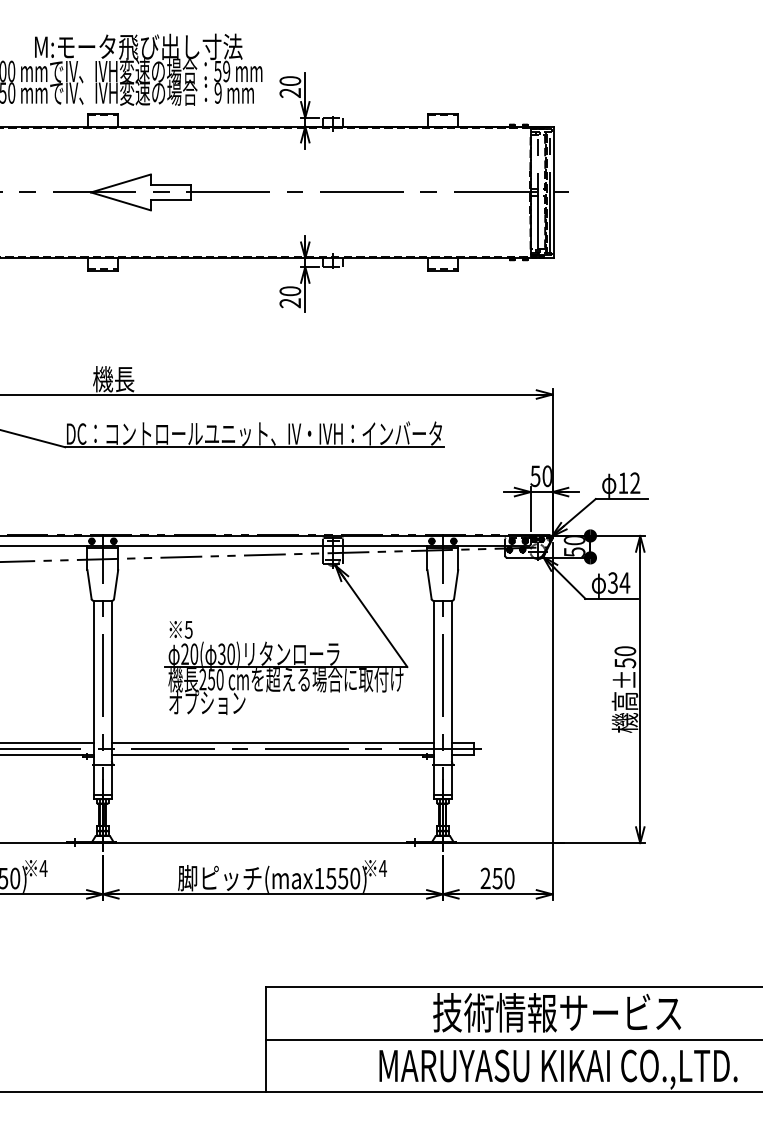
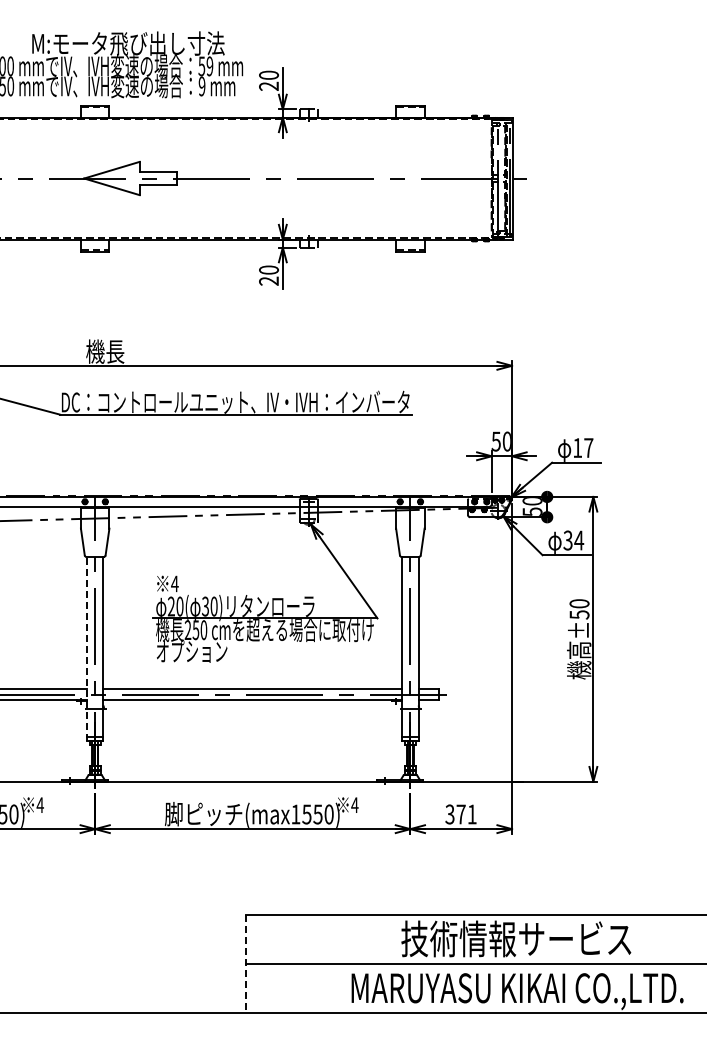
text: (635, 482) -> (588, 447), 12 -> 17
text: (188, 629) -> (174, 583), 5 -> 4
line: (94, 700) -> (87, 649), solid -> dashed
text: (496, 878) -> (460, 814), 250 -> 371
line: (266, 1039) -> (246, 963), solid -> dashed

